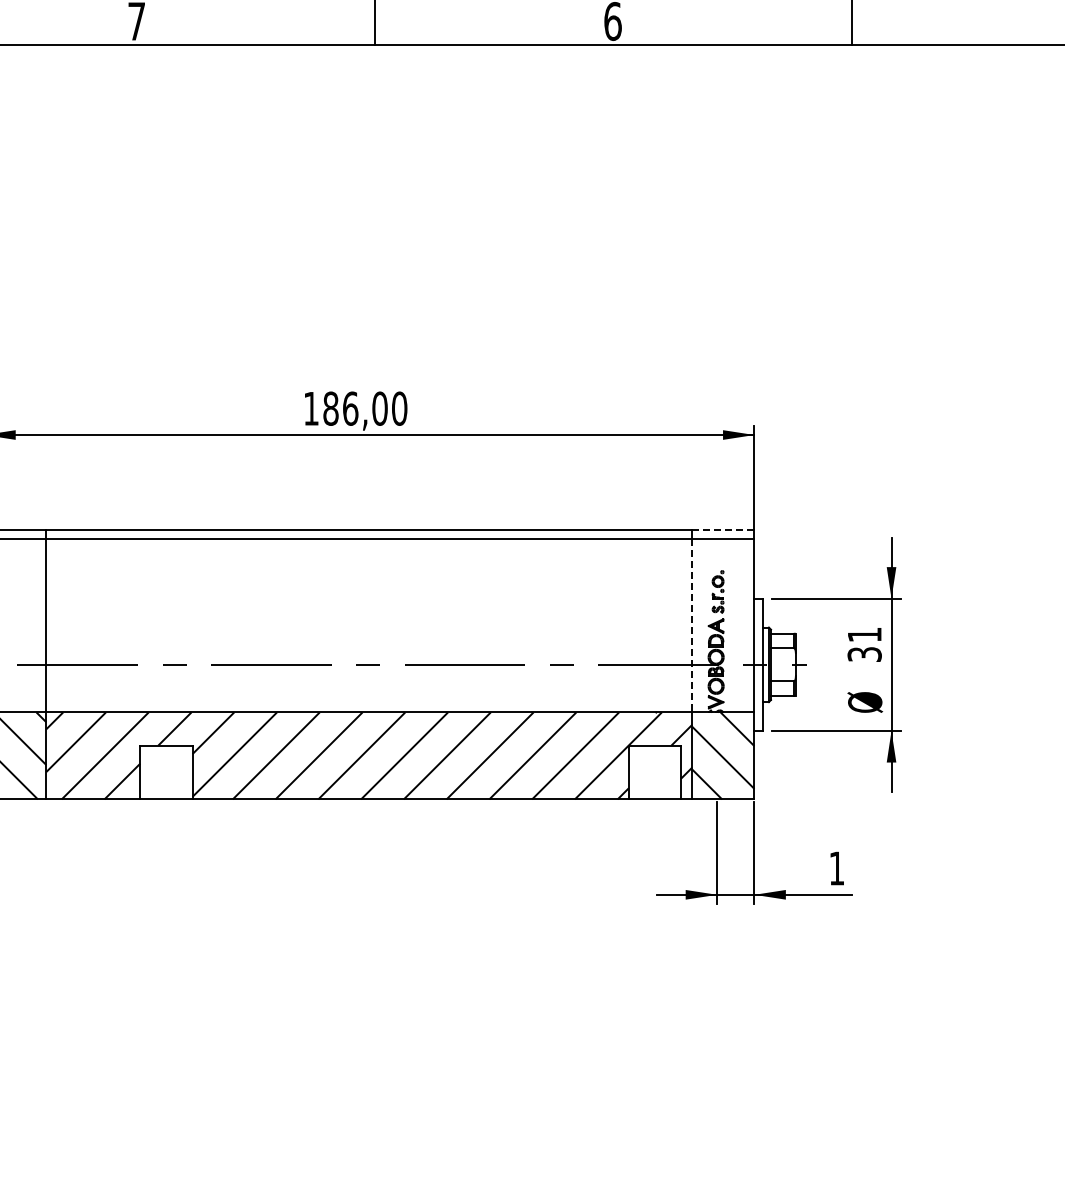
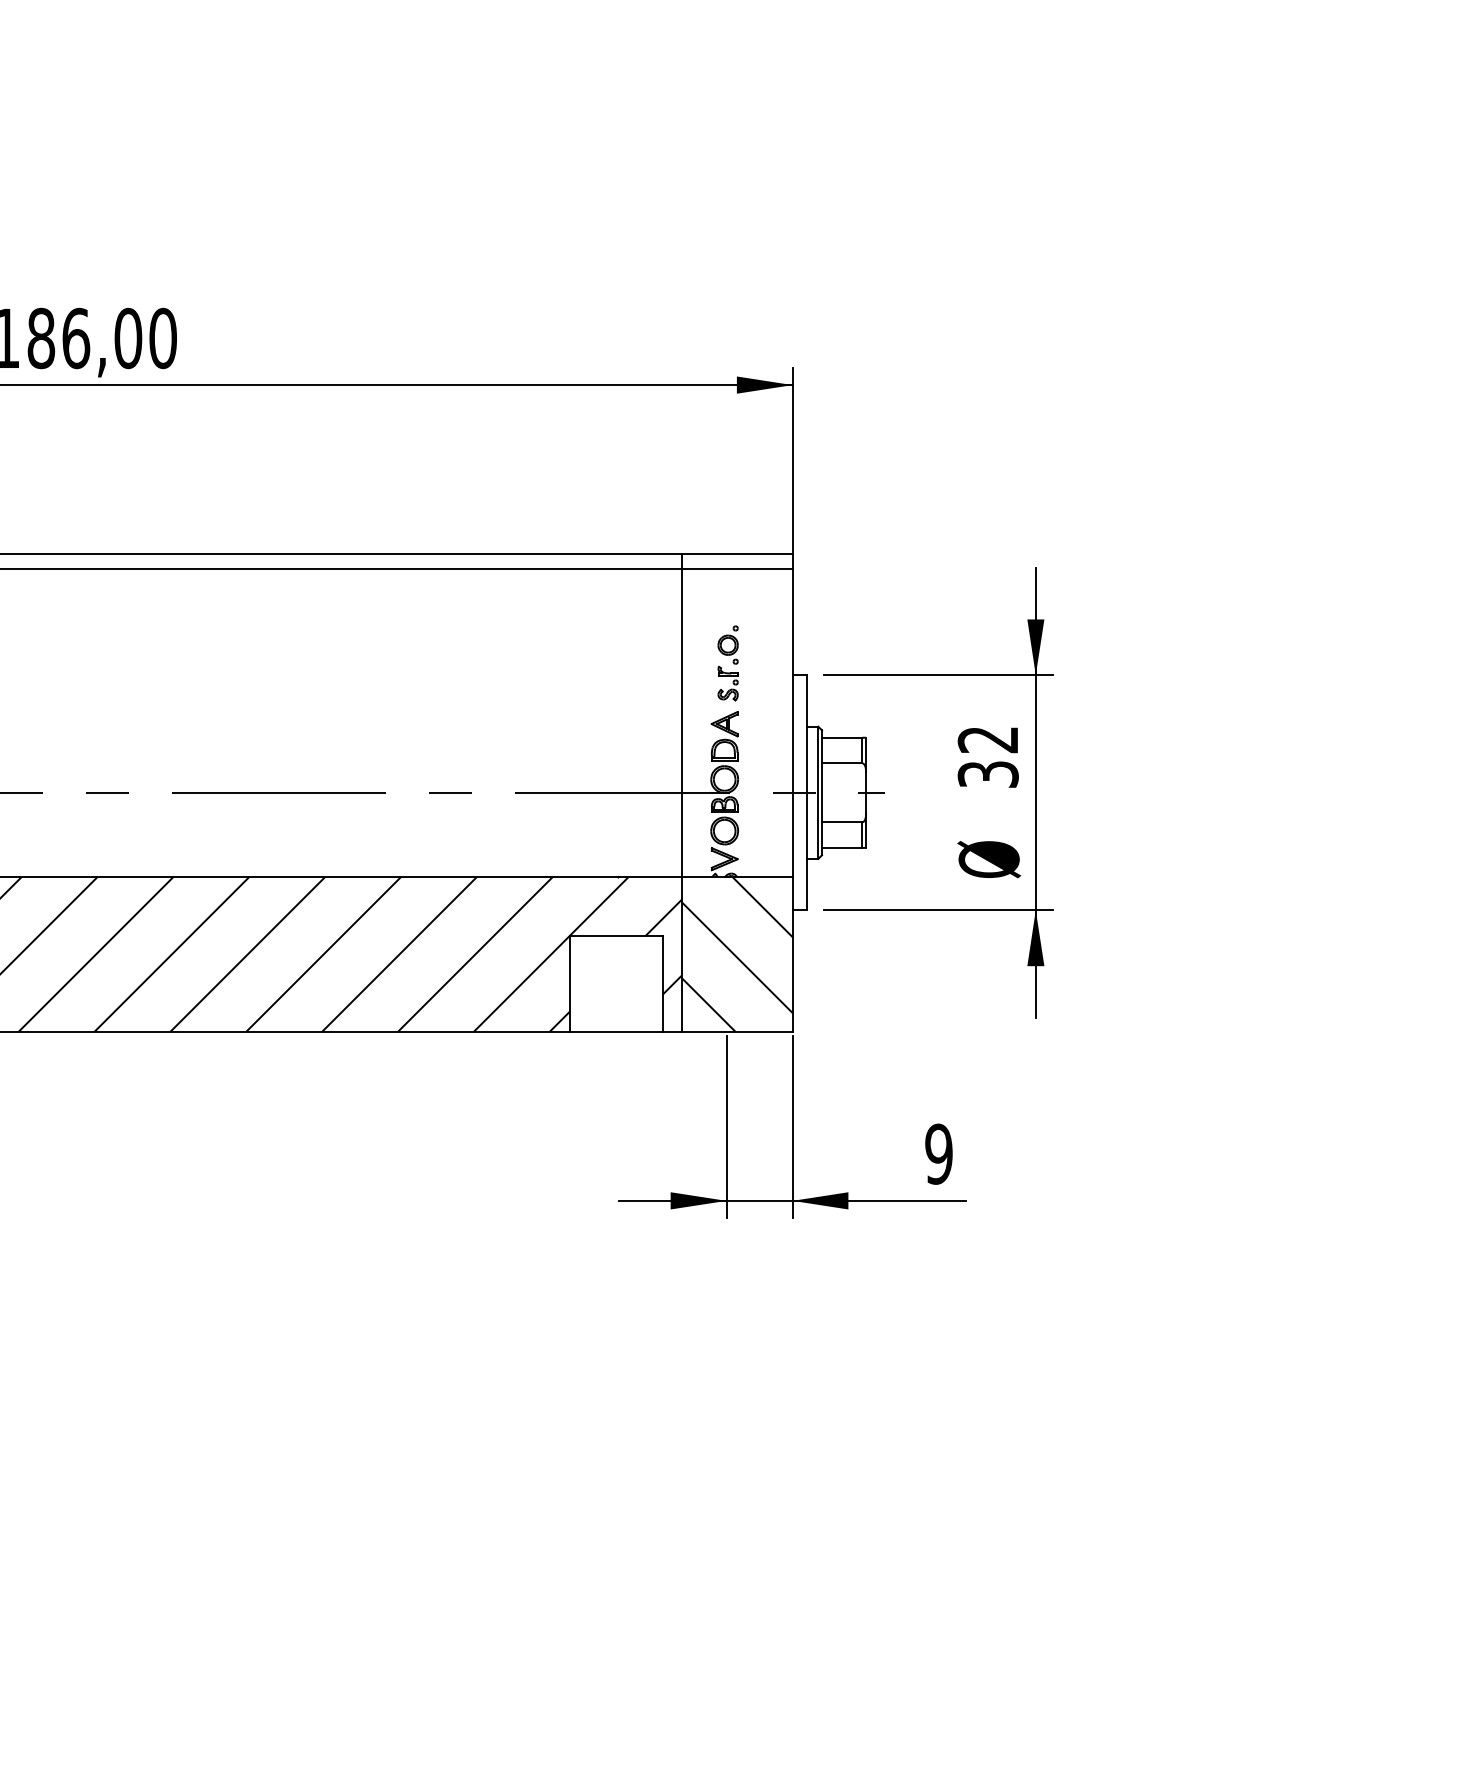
line: (723, 530) -> (737, 554), dashed -> solid
line: (692, 625) -> (682, 723), dashed -> solid
text: (864, 635) -> (987, 740), 31 -> 32
text: (836, 868) -> (938, 1154), 1 -> 9

